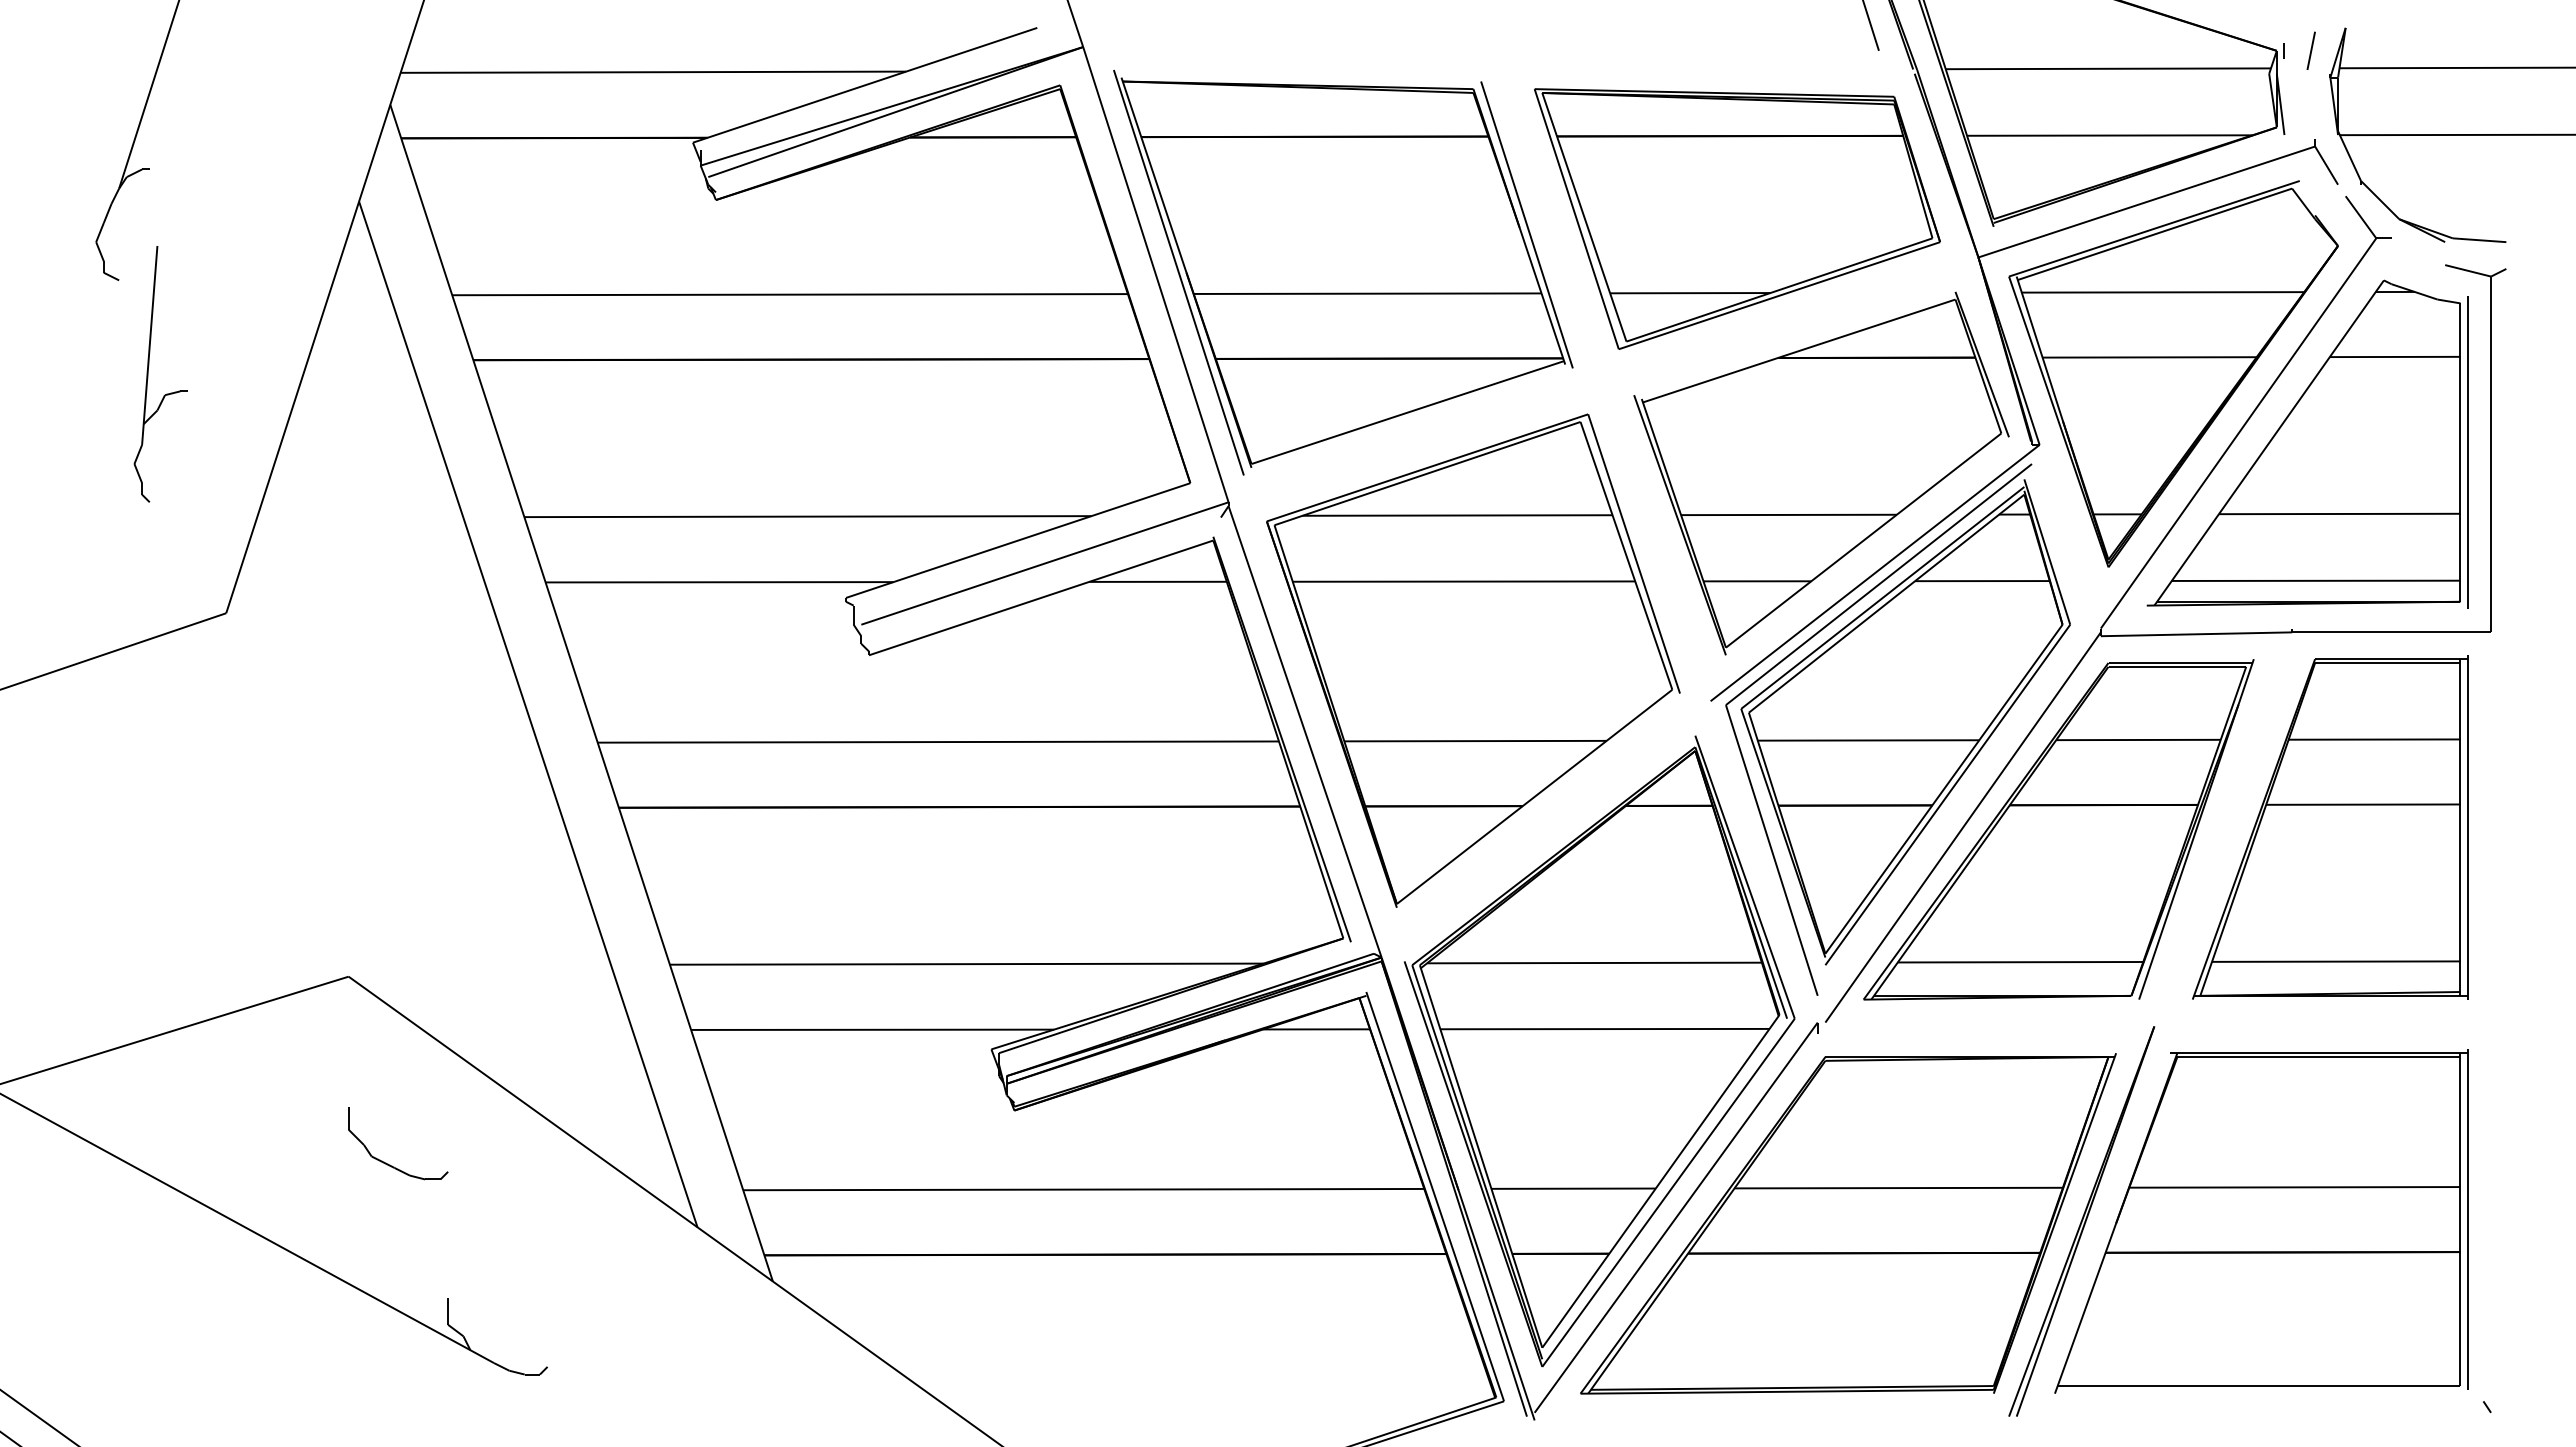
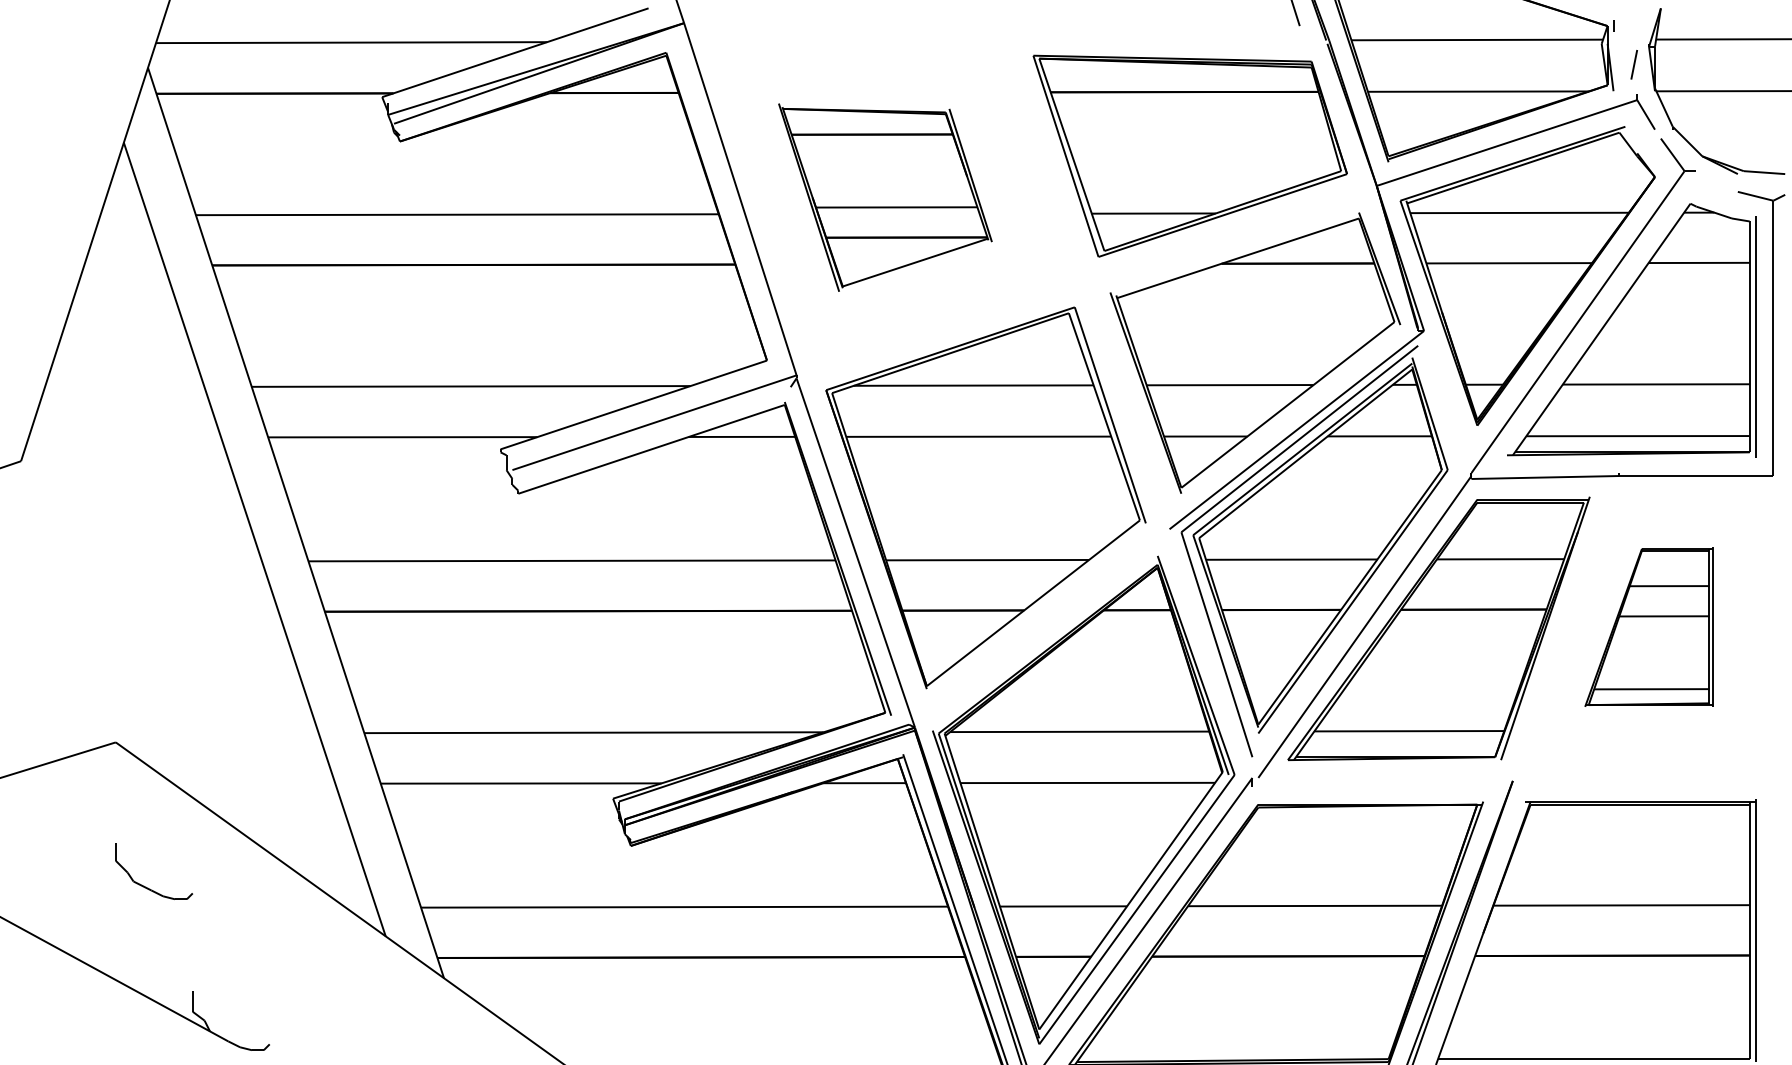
line: (2310, 50) -> (1633, 64), moved
part: (1343, 272) -> (885, 197), size x0.6
part: (2330, 827) -> (1649, 626), size x0.6

